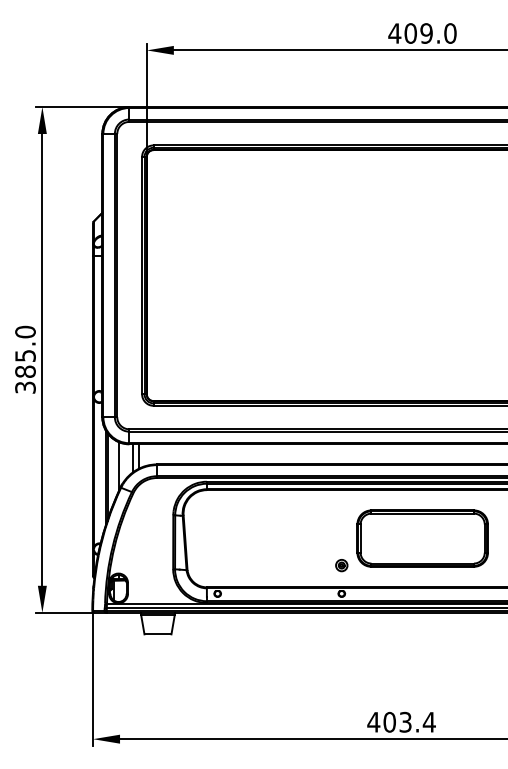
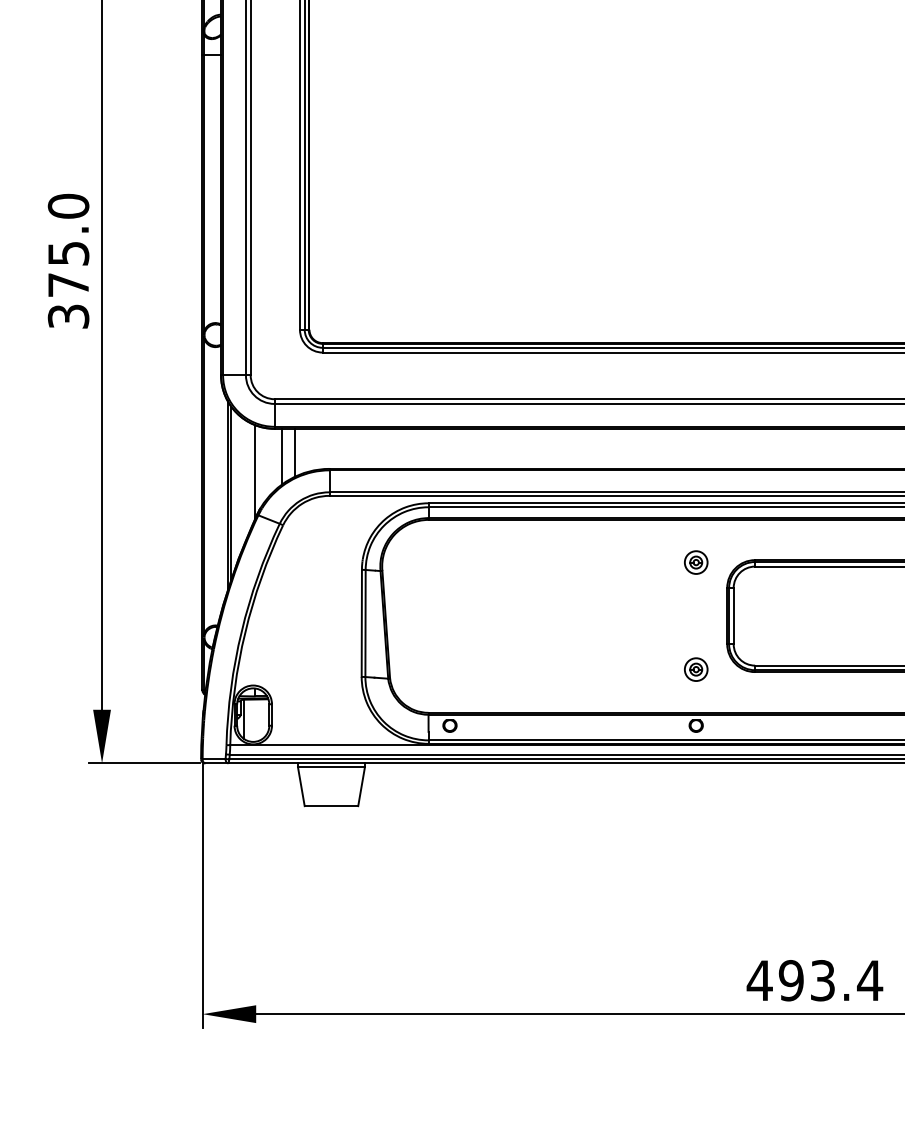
text: (25, 371) -> (68, 284), 385.0 -> 375.0
part: (341, 511) -> (695, 562), added
text: (389, 722) -> (790, 981), 403.4 -> 493.4

